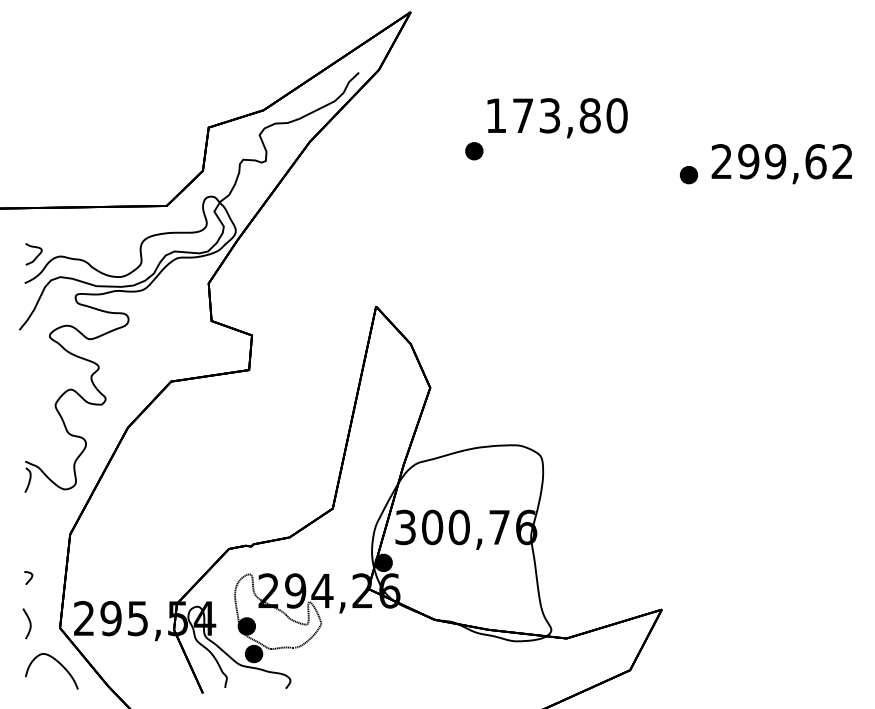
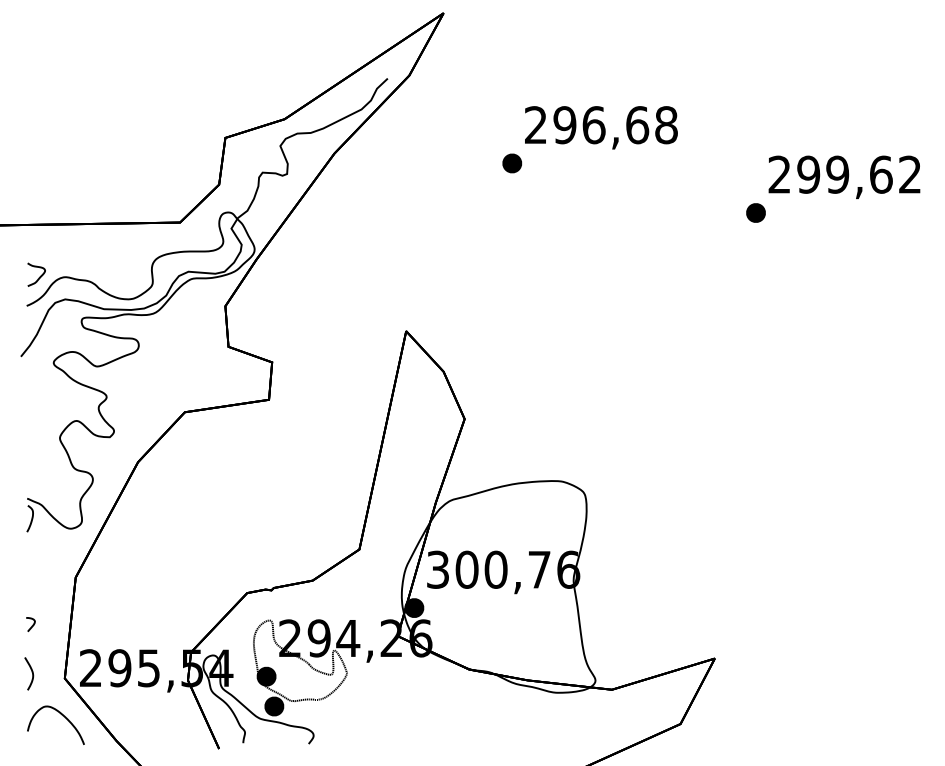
text: (556, 115) -> (601, 124), 173,80 -> 296,68
part: (688, 175) -> (755, 213), moved

